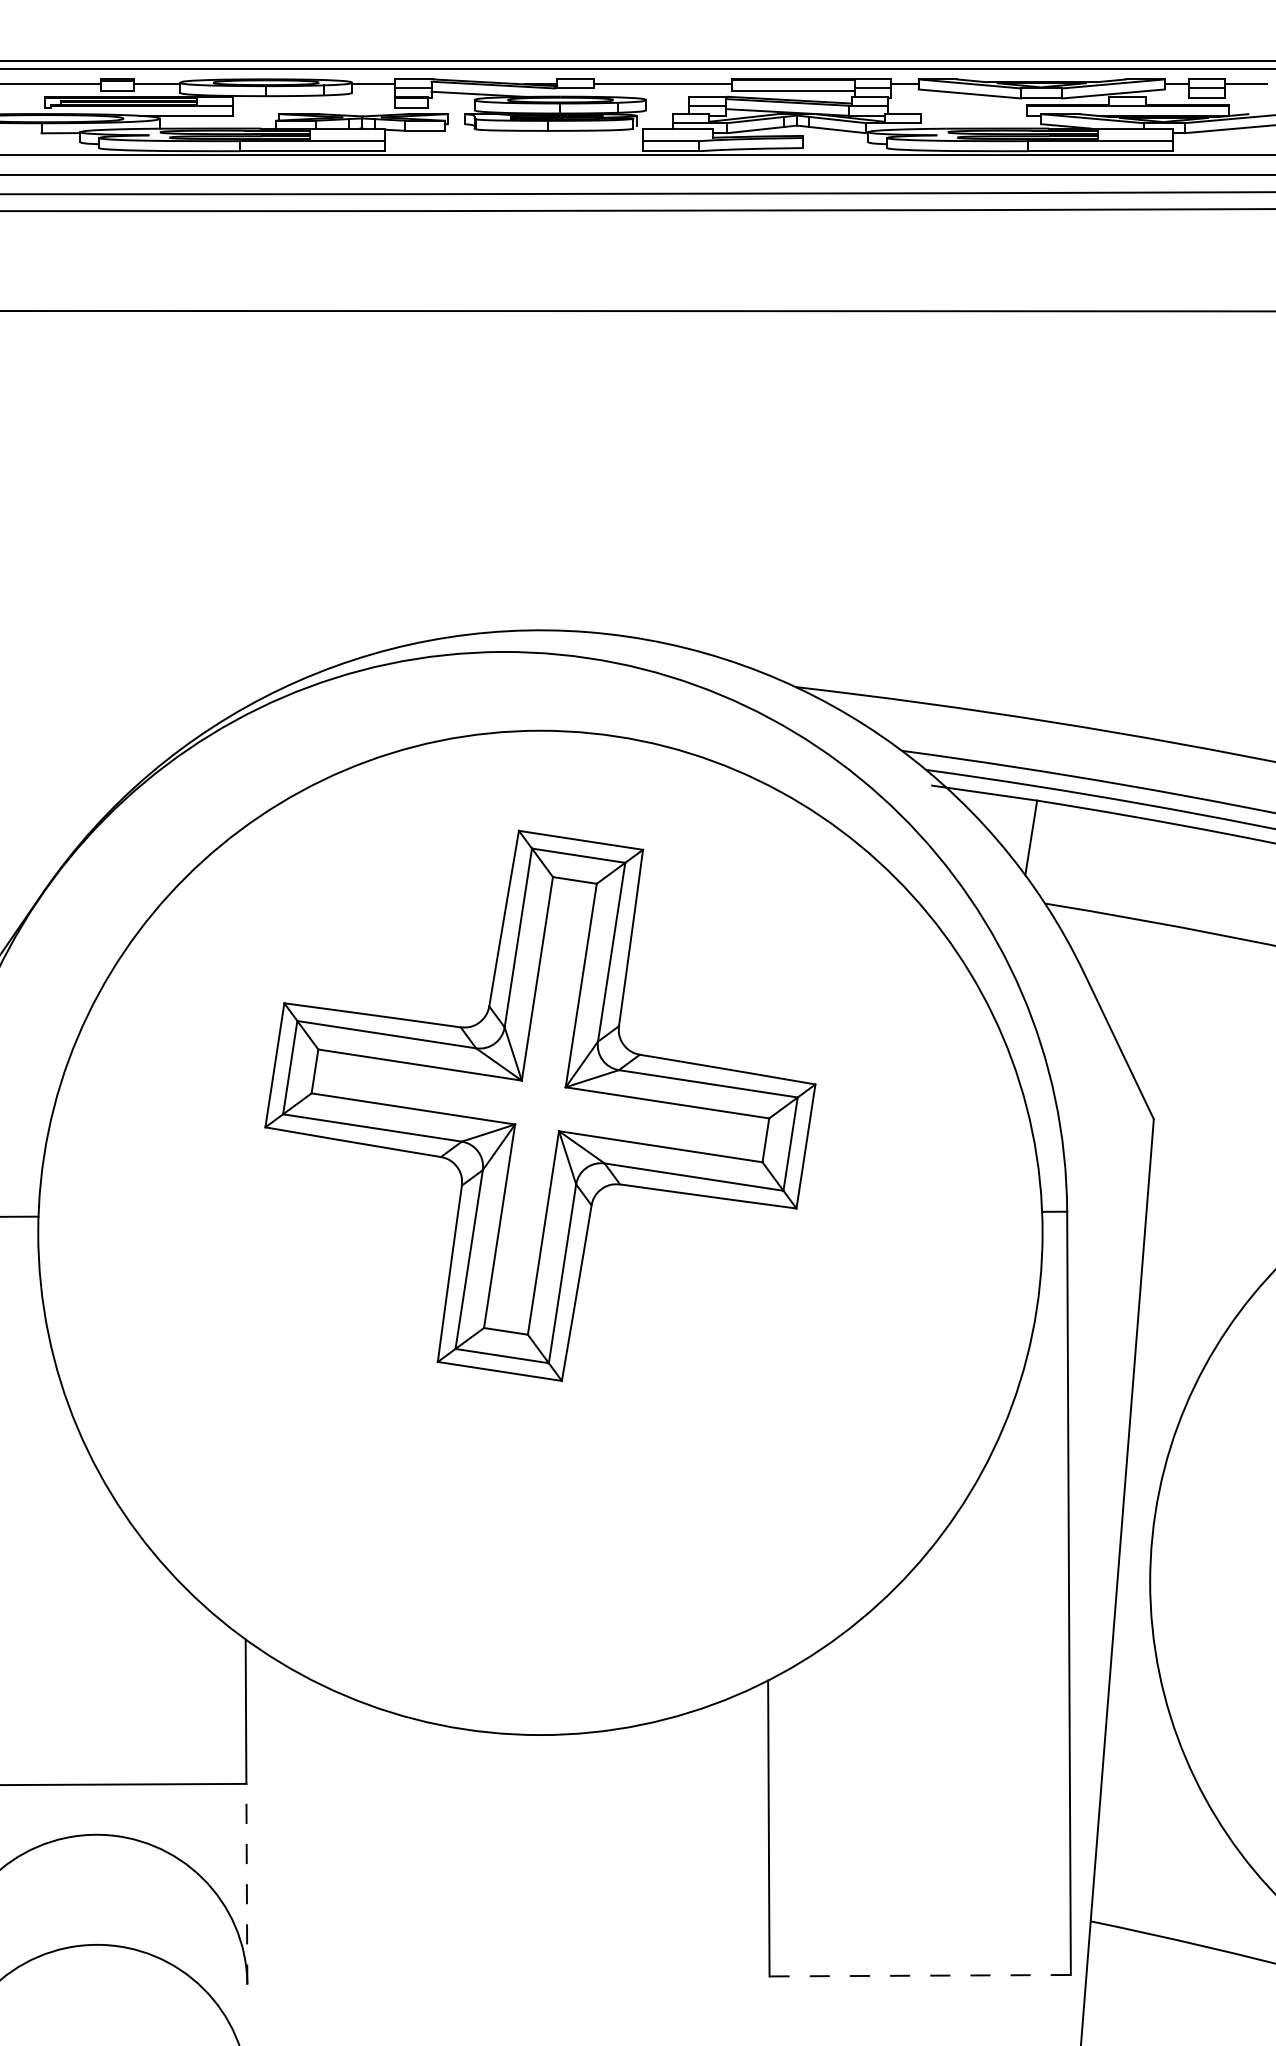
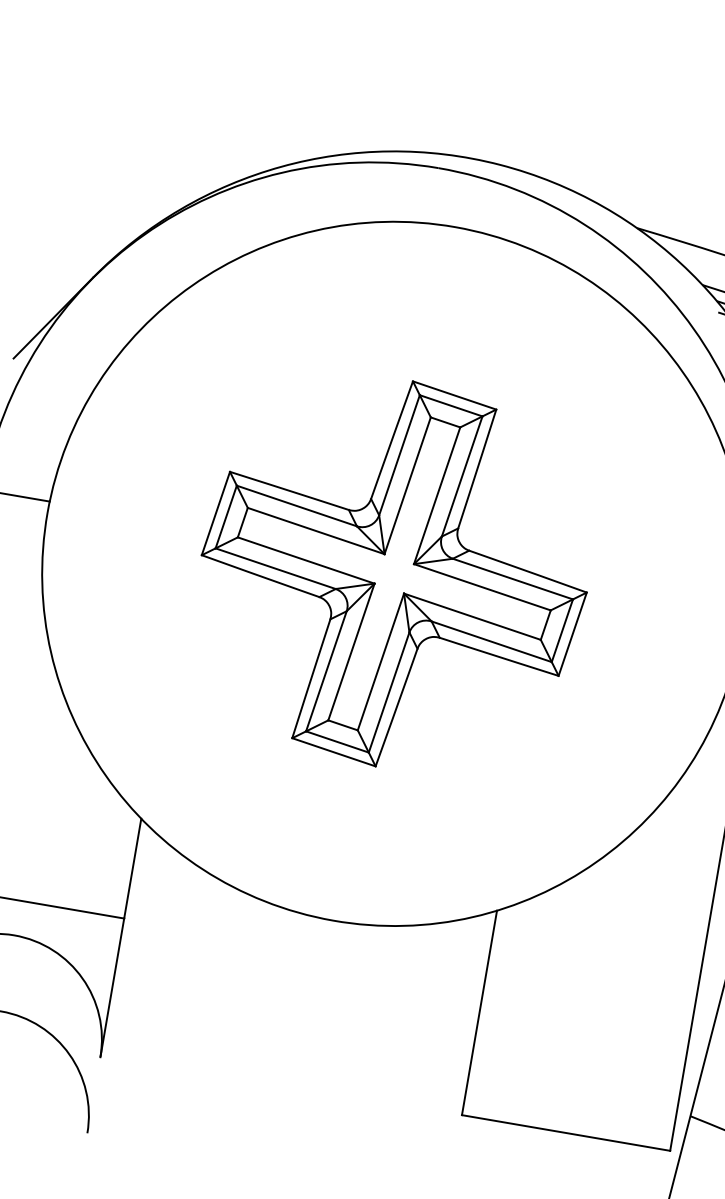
part: (540, 1105) -> (394, 573), moved
line: (246, 1883) -> (112, 987), dashed -> solid
line: (920, 1975) -> (566, 1132), dashed -> solid

